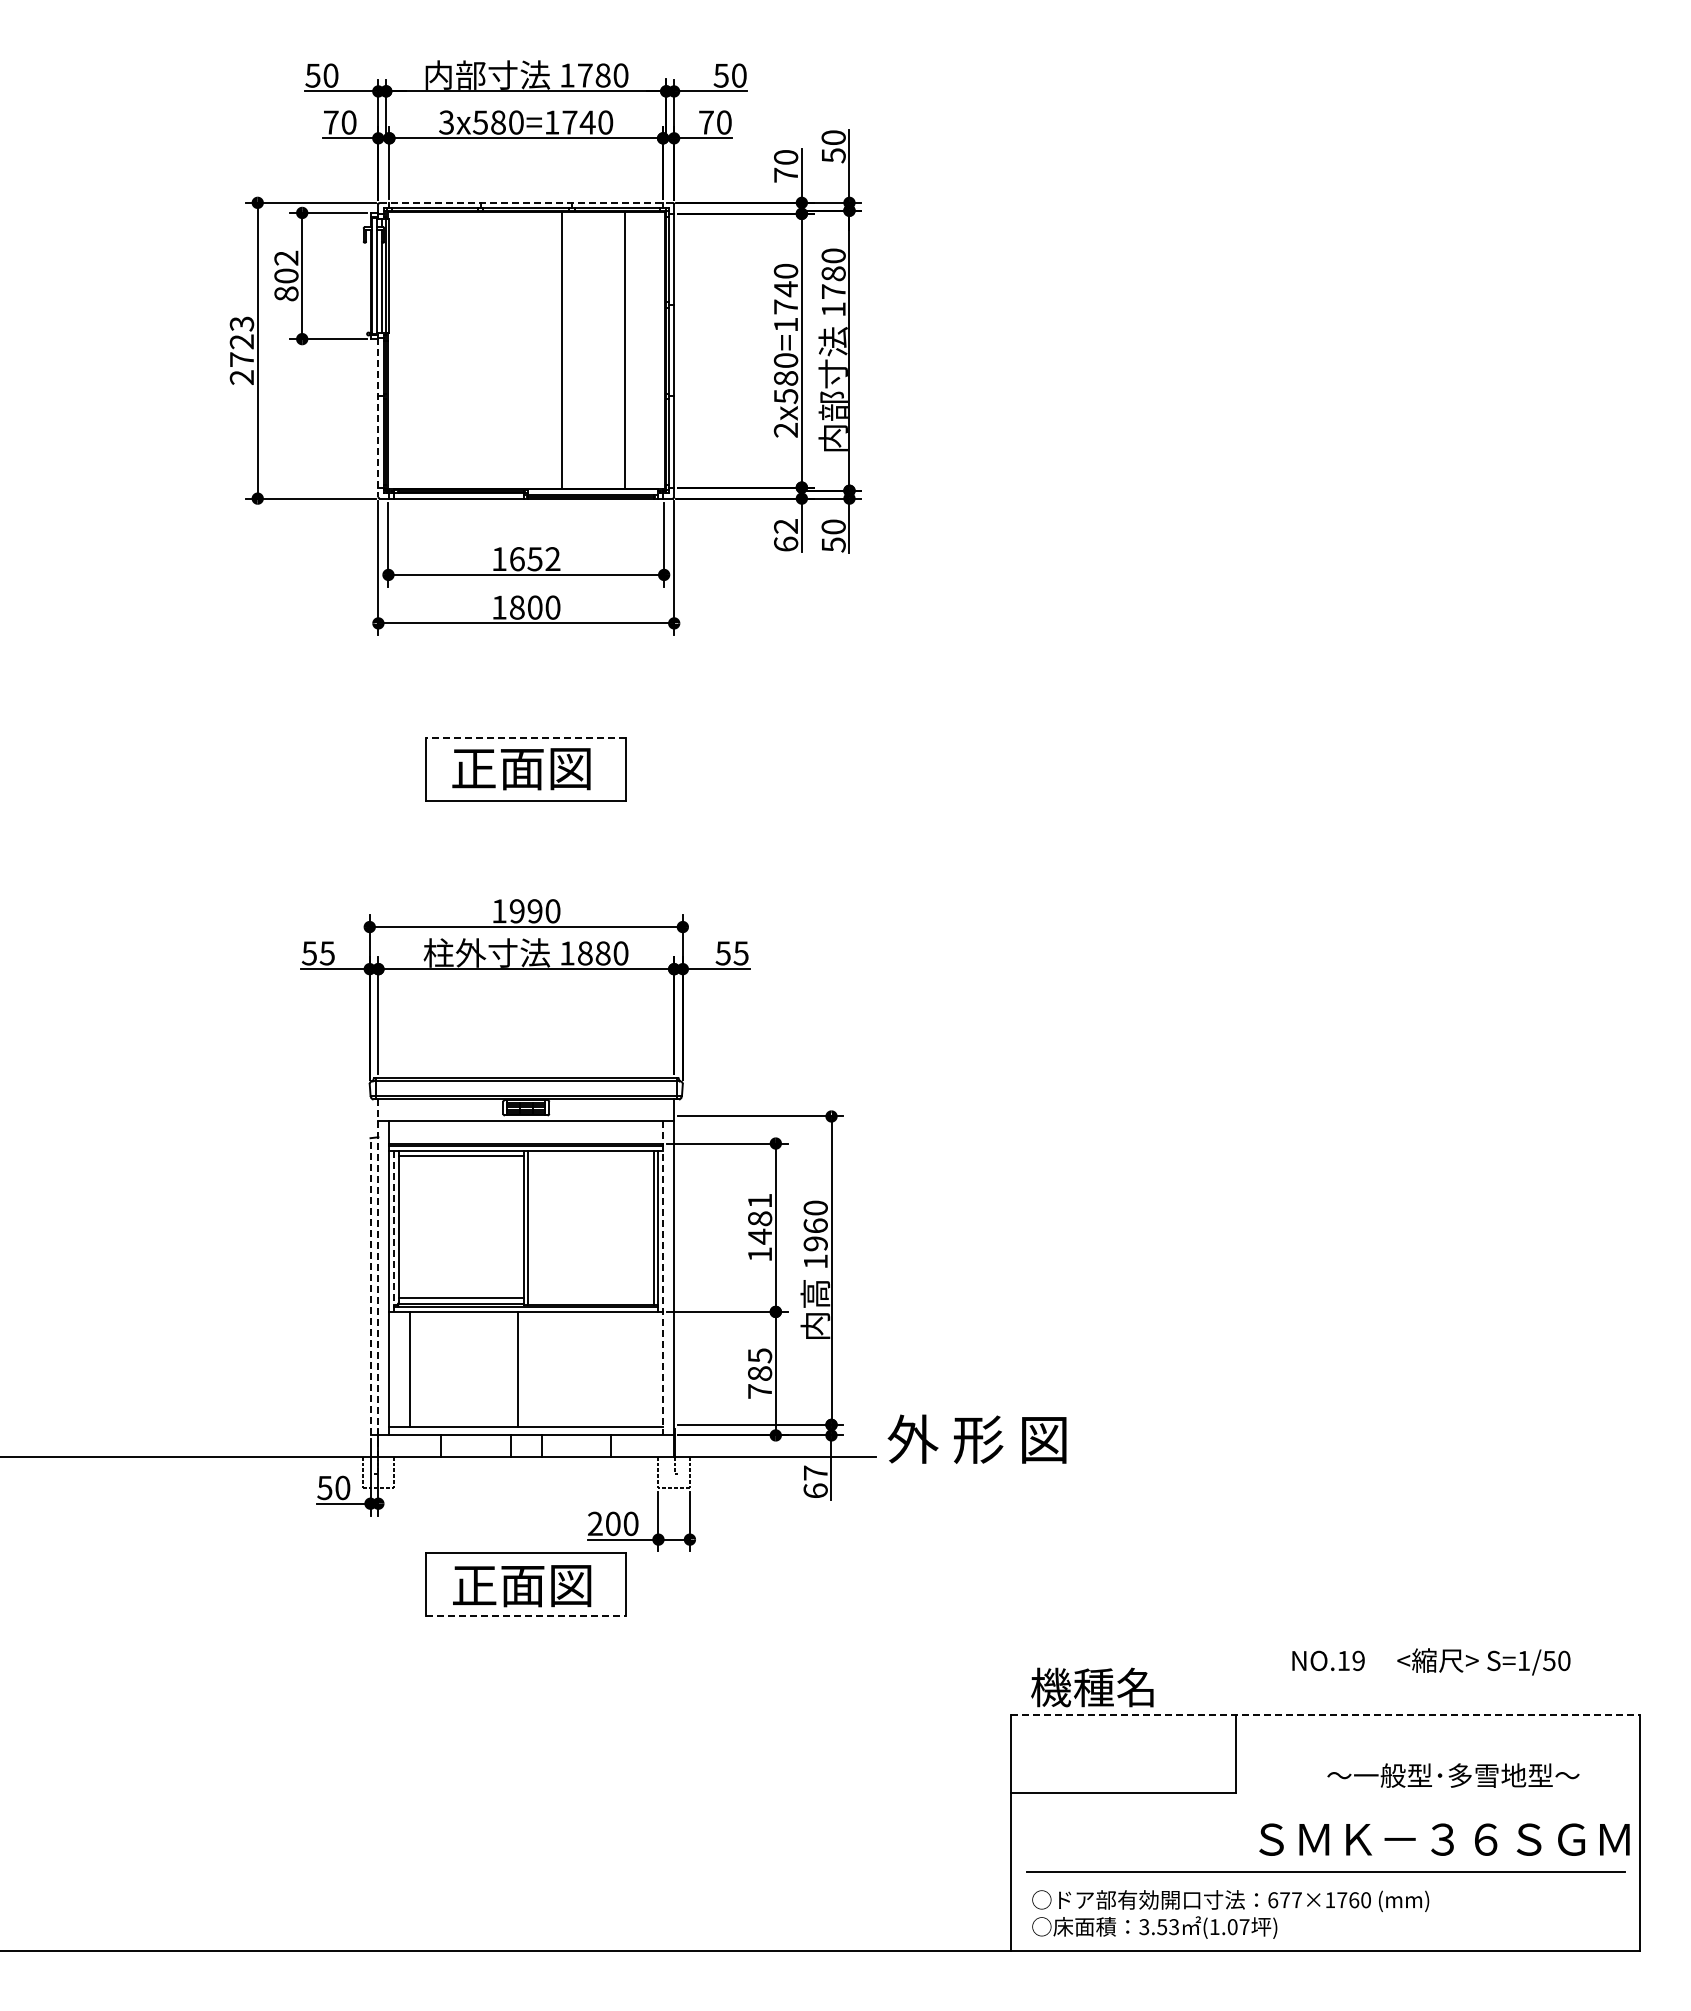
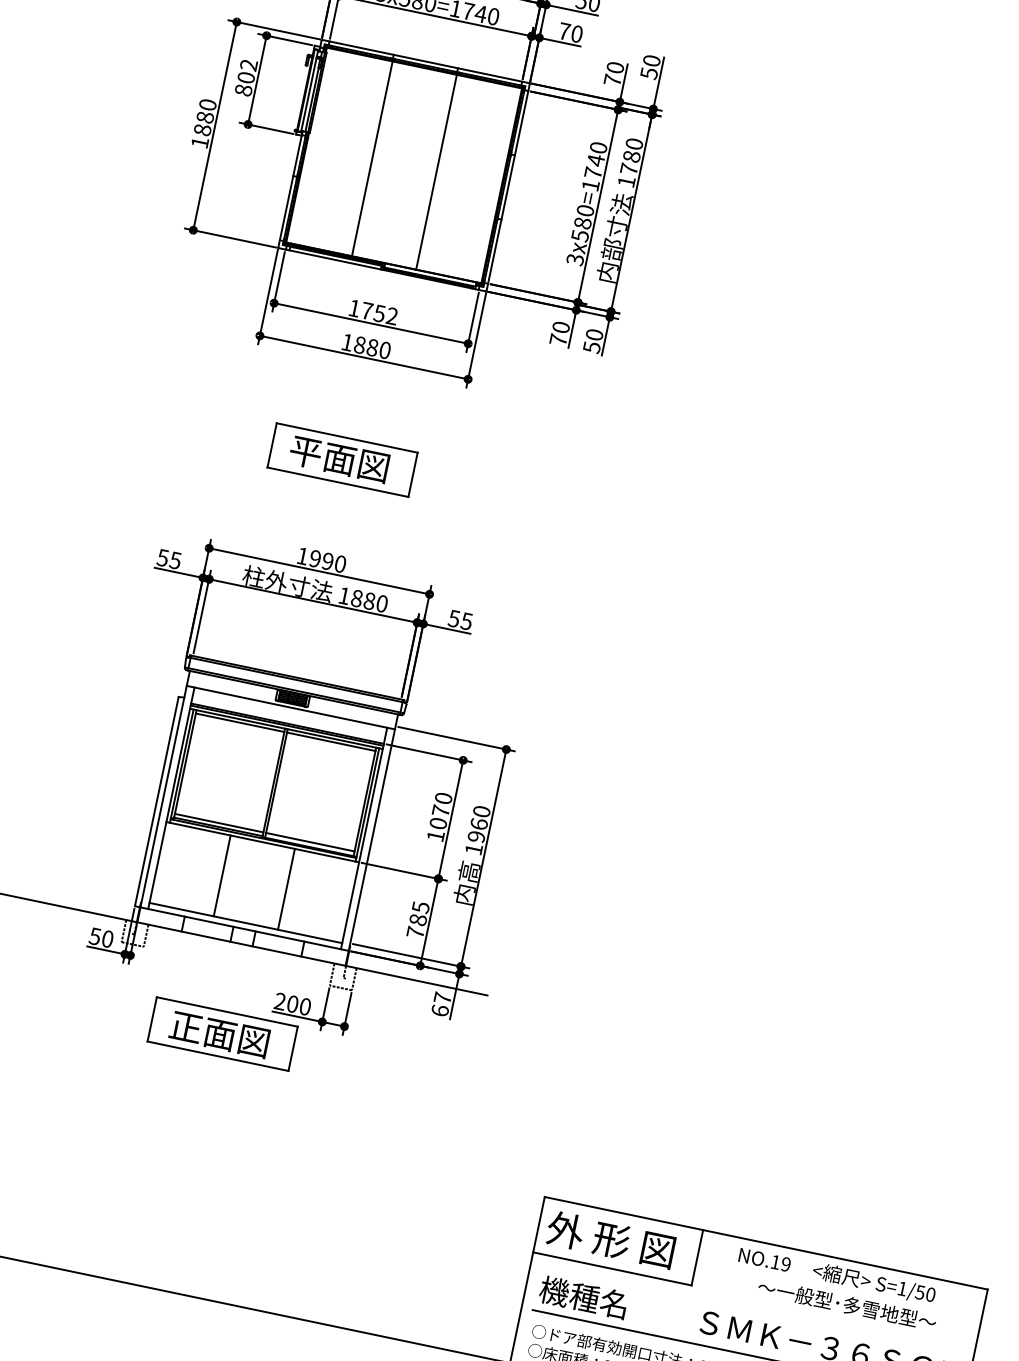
line: (525, 202) -> (425, 61), dashed -> solid
text: (241, 350) -> (203, 123), 2723 -> 1880
line: (562, 350) -> (372, 158), moved
line: (625, 350) -> (436, 172), moved
line: (378, 418) -> (290, 191), dashed -> solid
text: (786, 430) -> (575, 260), 2x580=1740 -> 3x580=1740
text: (786, 535) -> (560, 333), 62 -> 70
text: (517, 559) -> (367, 311), 1652 -> 1752
text: (534, 607) -> (372, 347), 1800 -> 1880
line: (525, 737) -> (346, 437), dashed -> solid
text: (473, 769) -> (305, 452), 正面図 -> 平面図
line: (590, 1155) -> (330, 741), added
text: (760, 1218) -> (441, 810), 1481 -> 1070
line: (394, 1231) -> (181, 766), dashed -> solid
line: (378, 1278) -> (163, 796), dashed -> solid
line: (663, 1278) -> (364, 838), dashed -> solid
line: (370, 1286) -> (156, 801), dashed -> solid
line: (590, 1298) -> (309, 842), added
line: (409, 1368) -> (222, 875), moved
line: (517, 1368) -> (286, 888), moved
text: (976, 1438) -> (610, 1239), moved
line: (526, 1616) -> (218, 1056), dashed -> solid
text: (1431, 1661) -> (837, 1275), moved
text: (1092, 1687) -> (583, 1297), moved
line: (1325, 1714) -> (766, 1243), dashed -> solid

